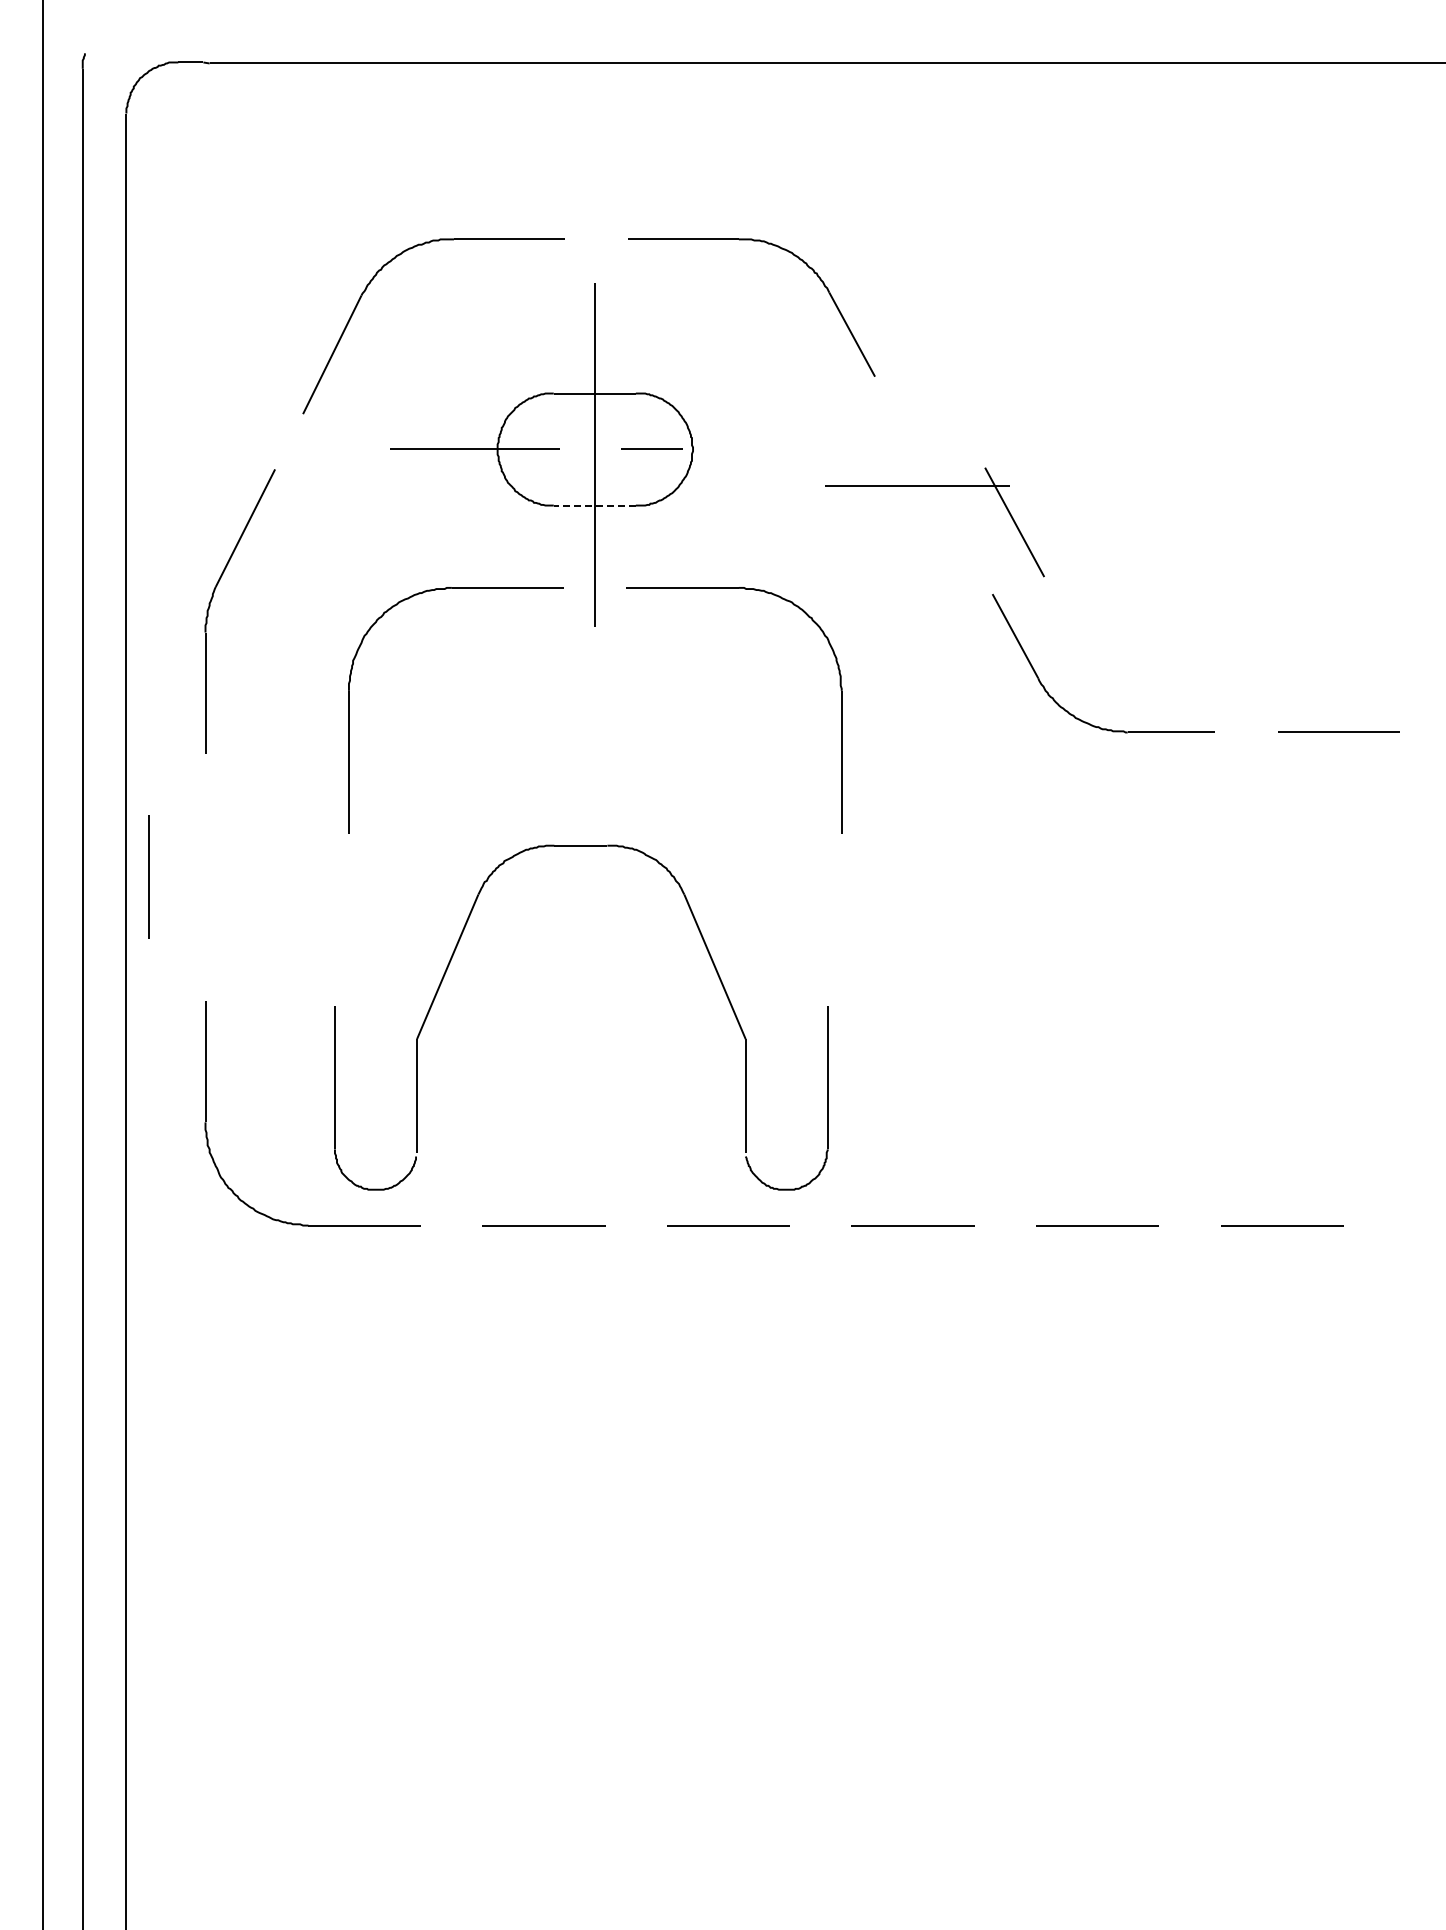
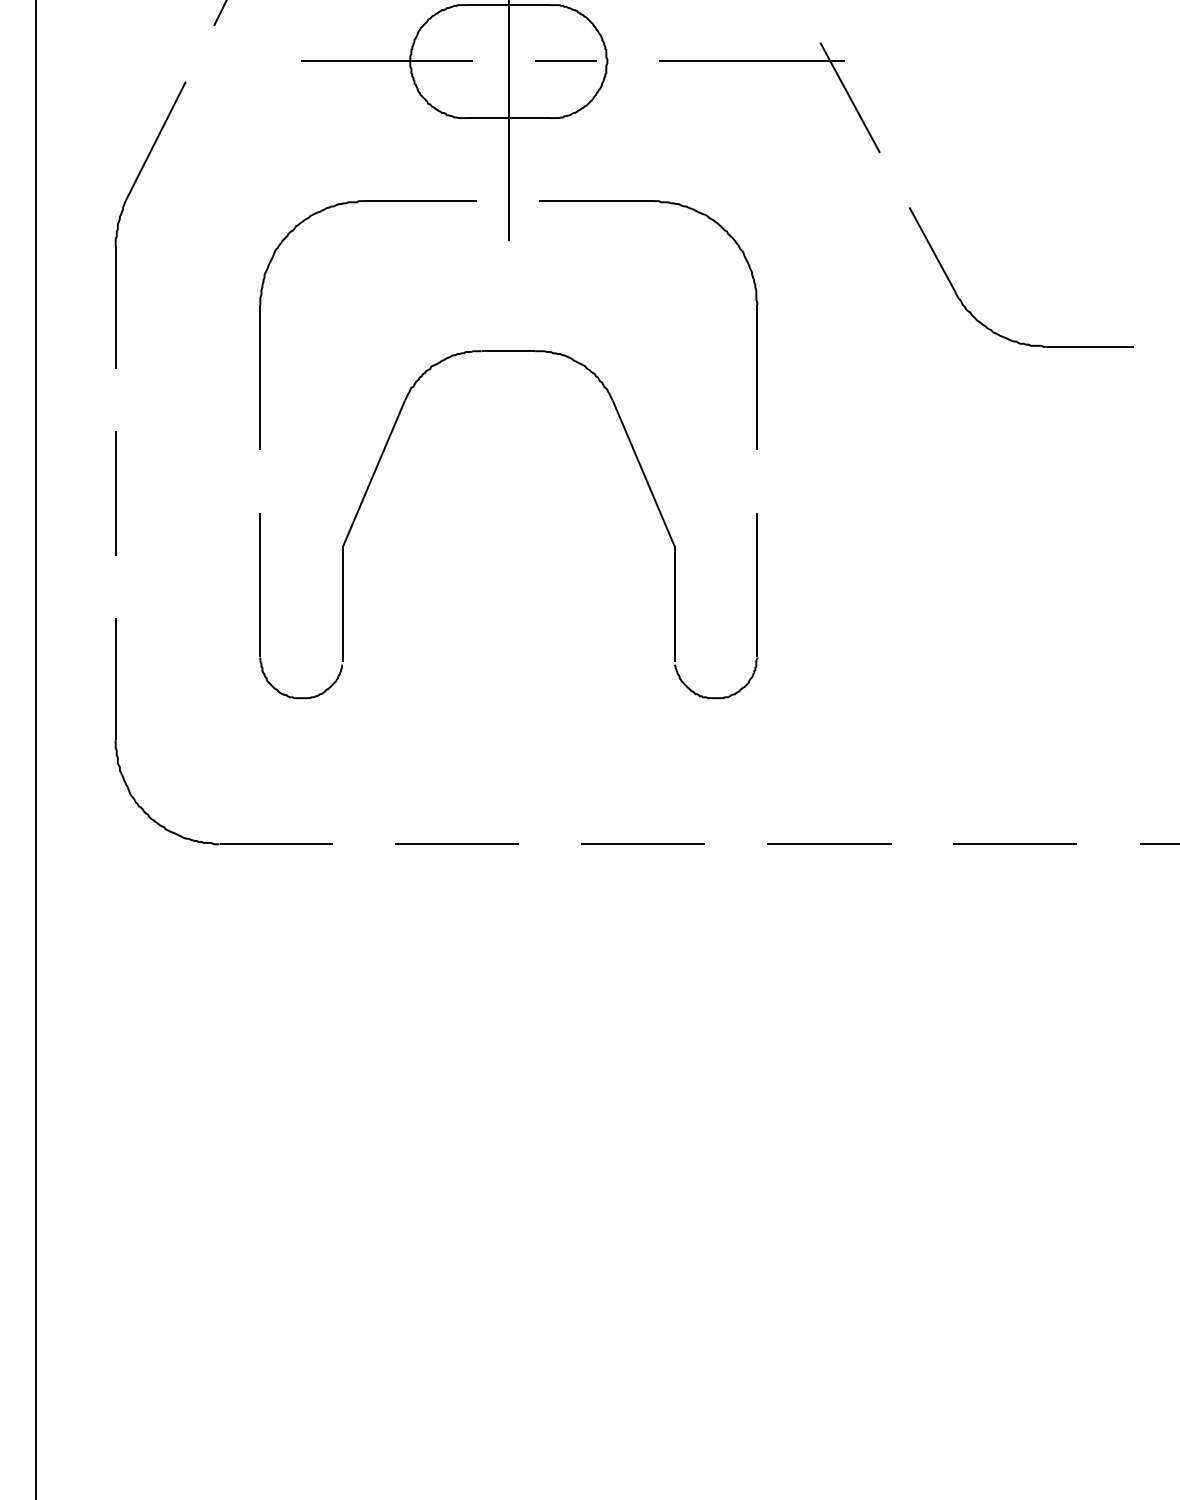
part: (934, 486) -> (769, 61), moved
line: (594, 505) -> (507, 118), dashed -> solid
line: (148, 876) -> (115, 493), moved
part: (710, 959) -> (639, 465), moved

